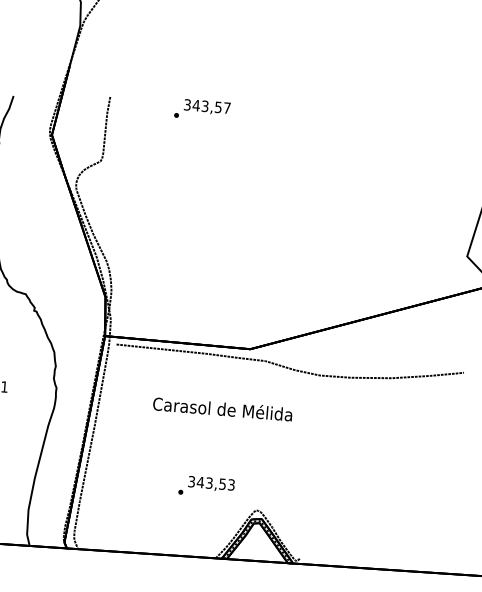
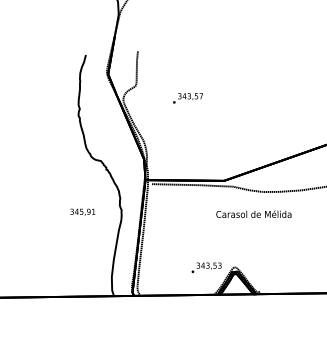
text: (201, 110) -> (187, 98), moved
text: (222, 407) -> (253, 213), moved
text: (206, 486) -> (206, 267), moved

